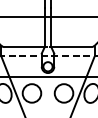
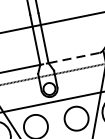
line: (71, 47) -> (74, 58), solid -> dashed

